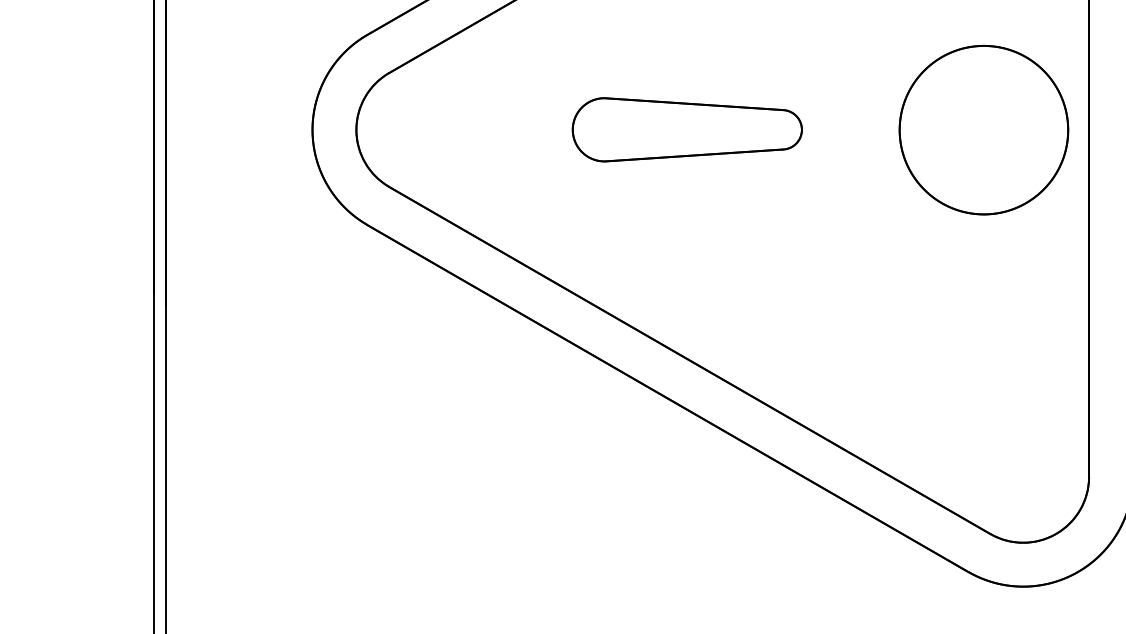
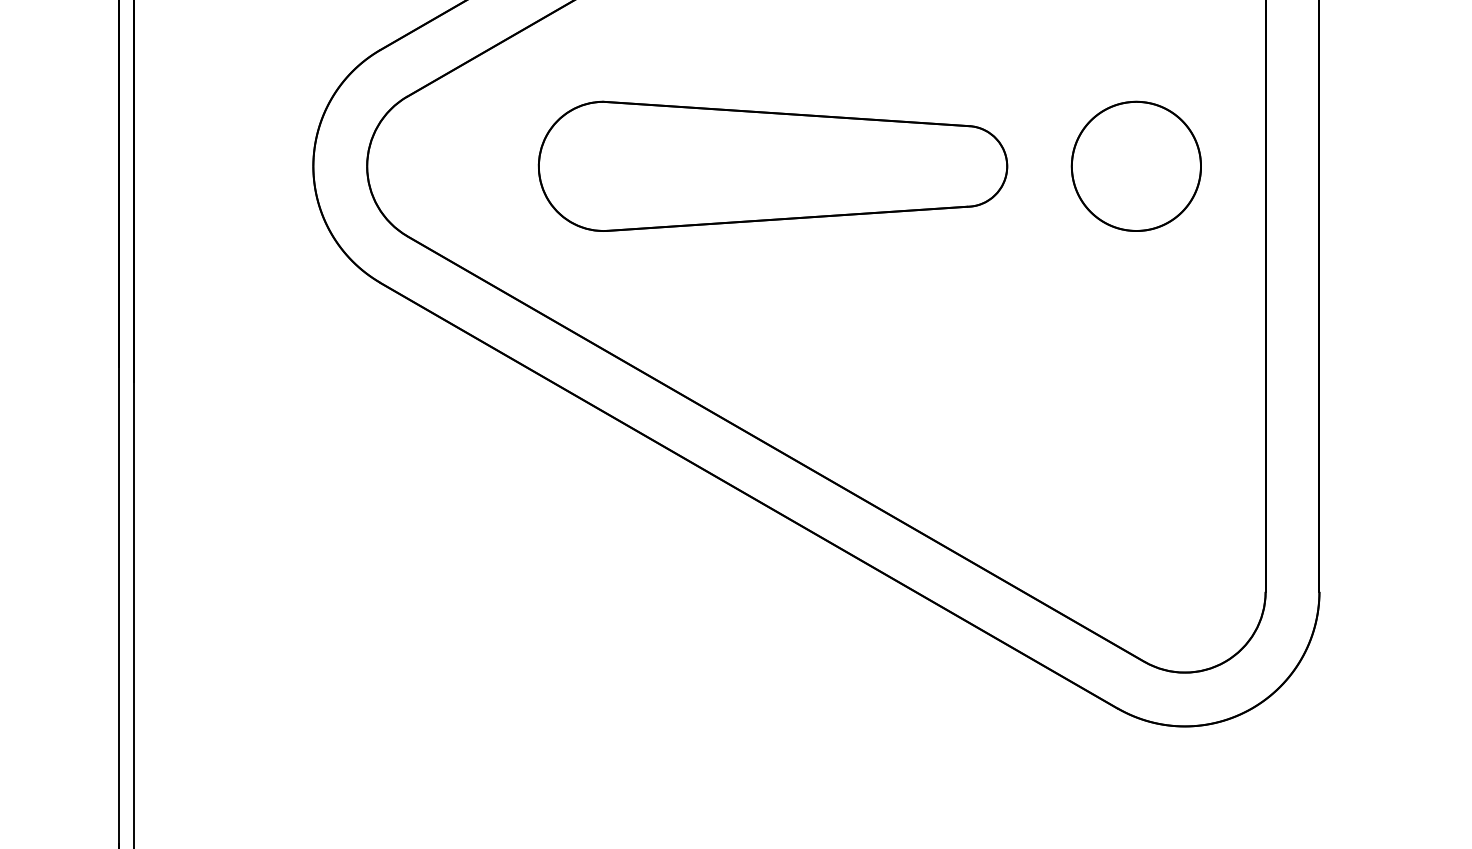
part: (686, 129) -> (772, 165), size x1.67
circle: (982, 129) -> (1135, 165), size x0.62

